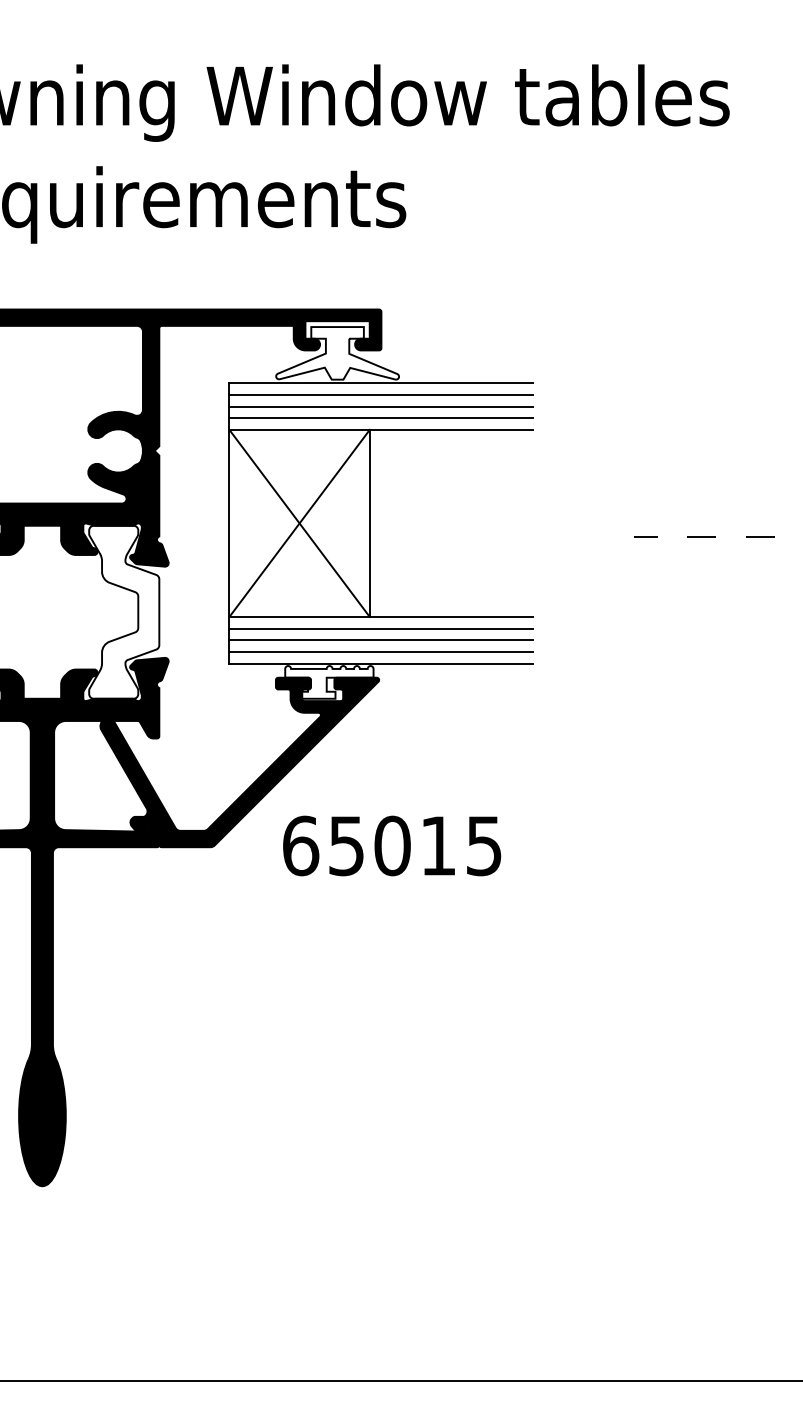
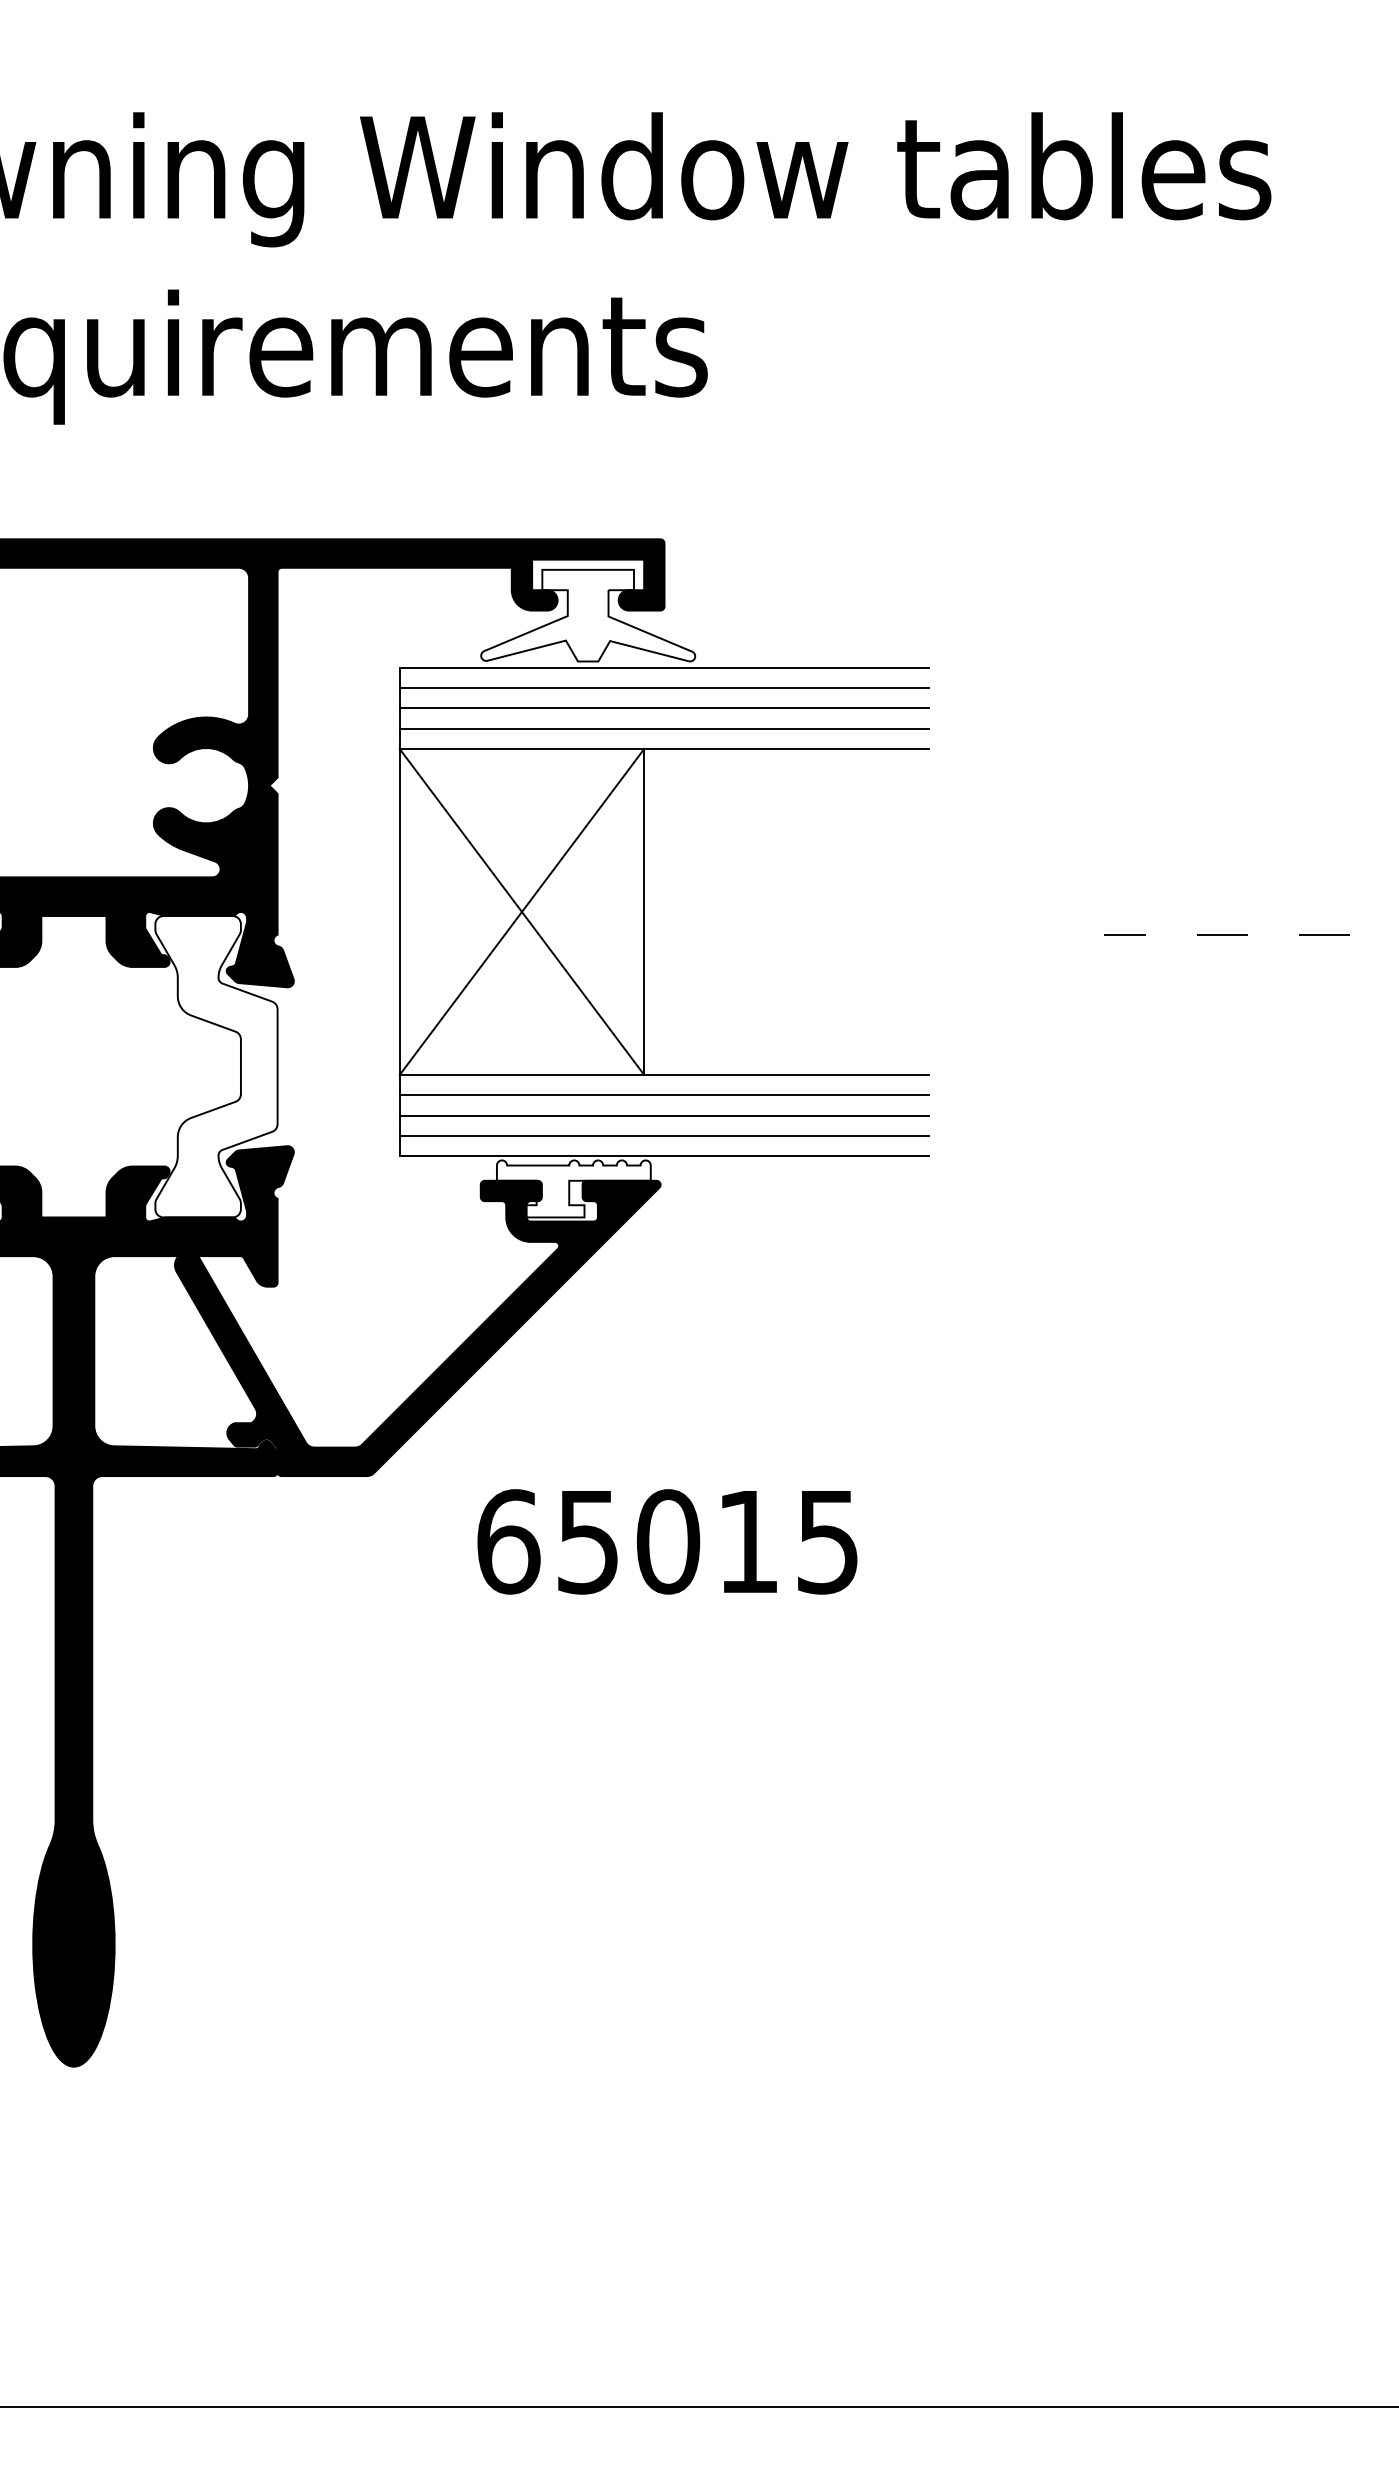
text: (392, 845) -> (668, 1541), moved

